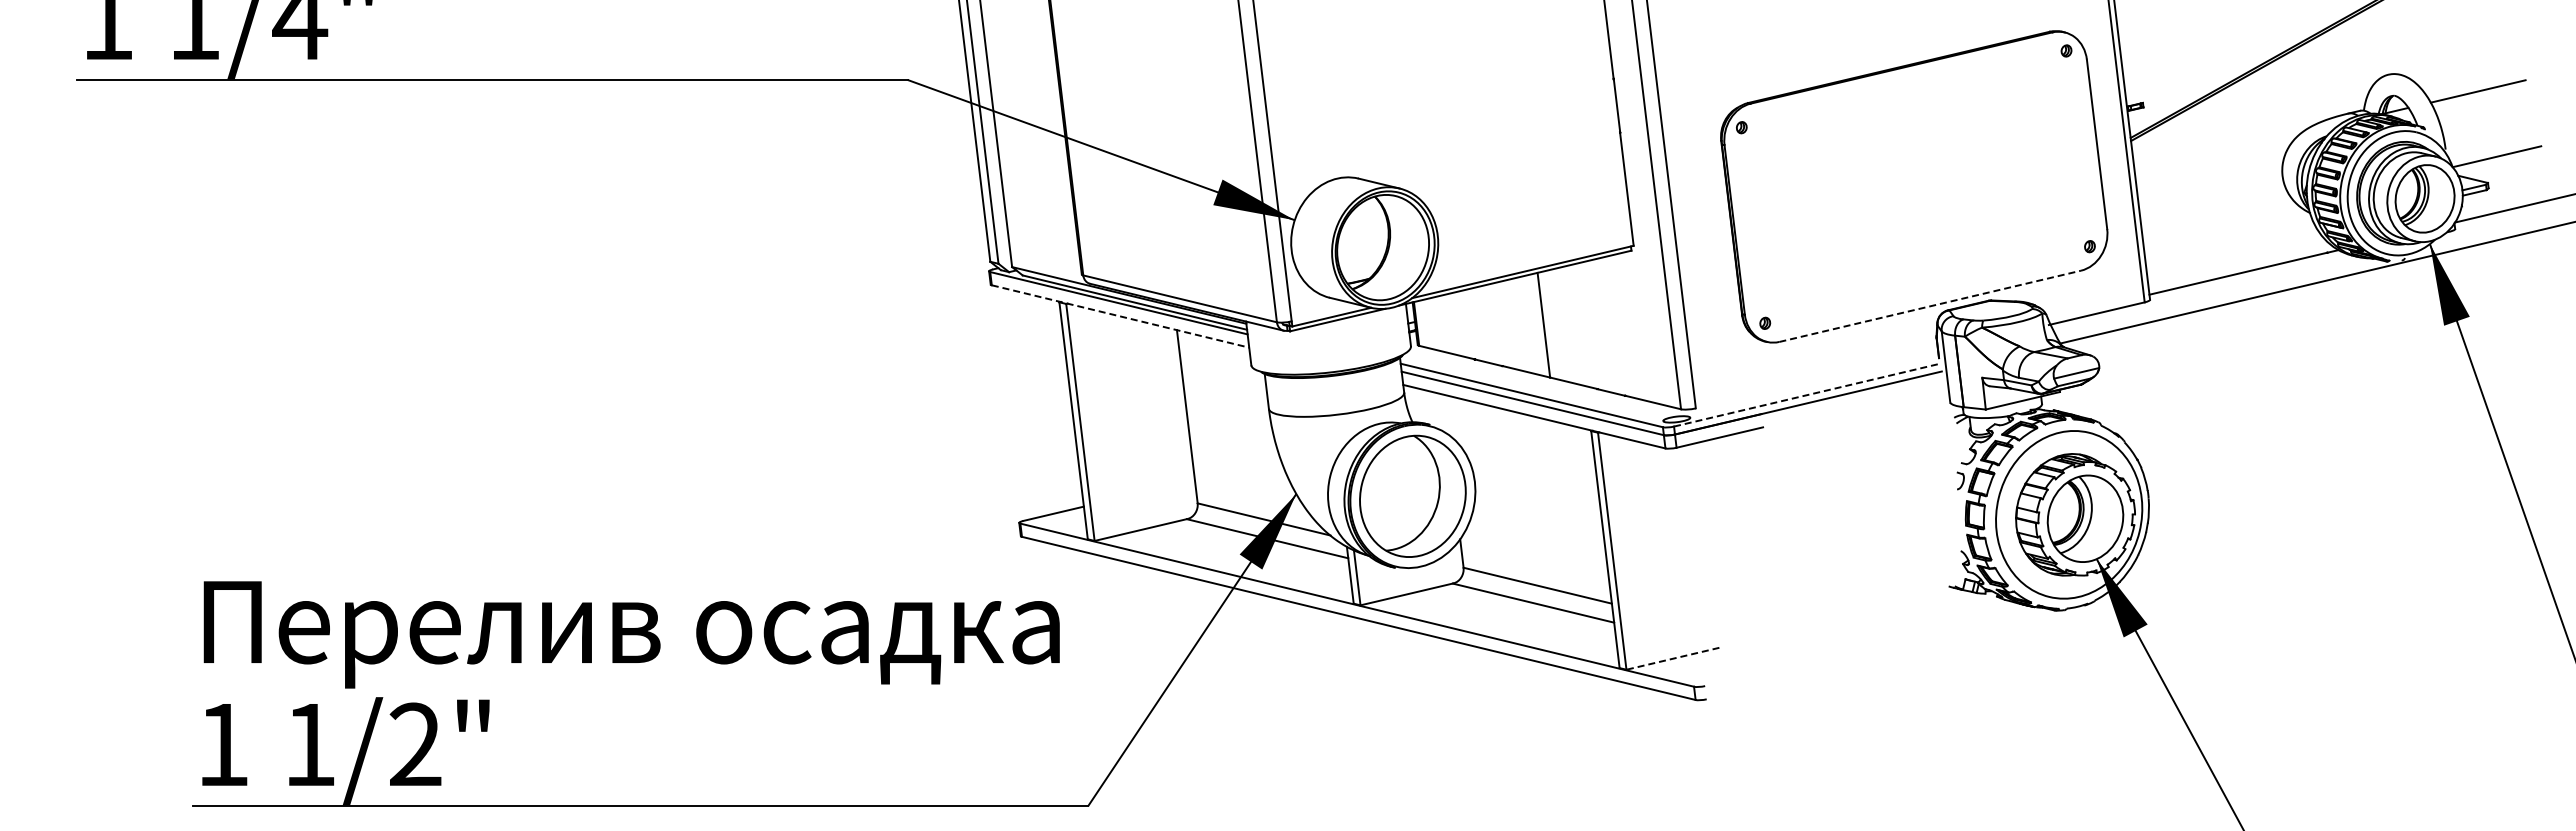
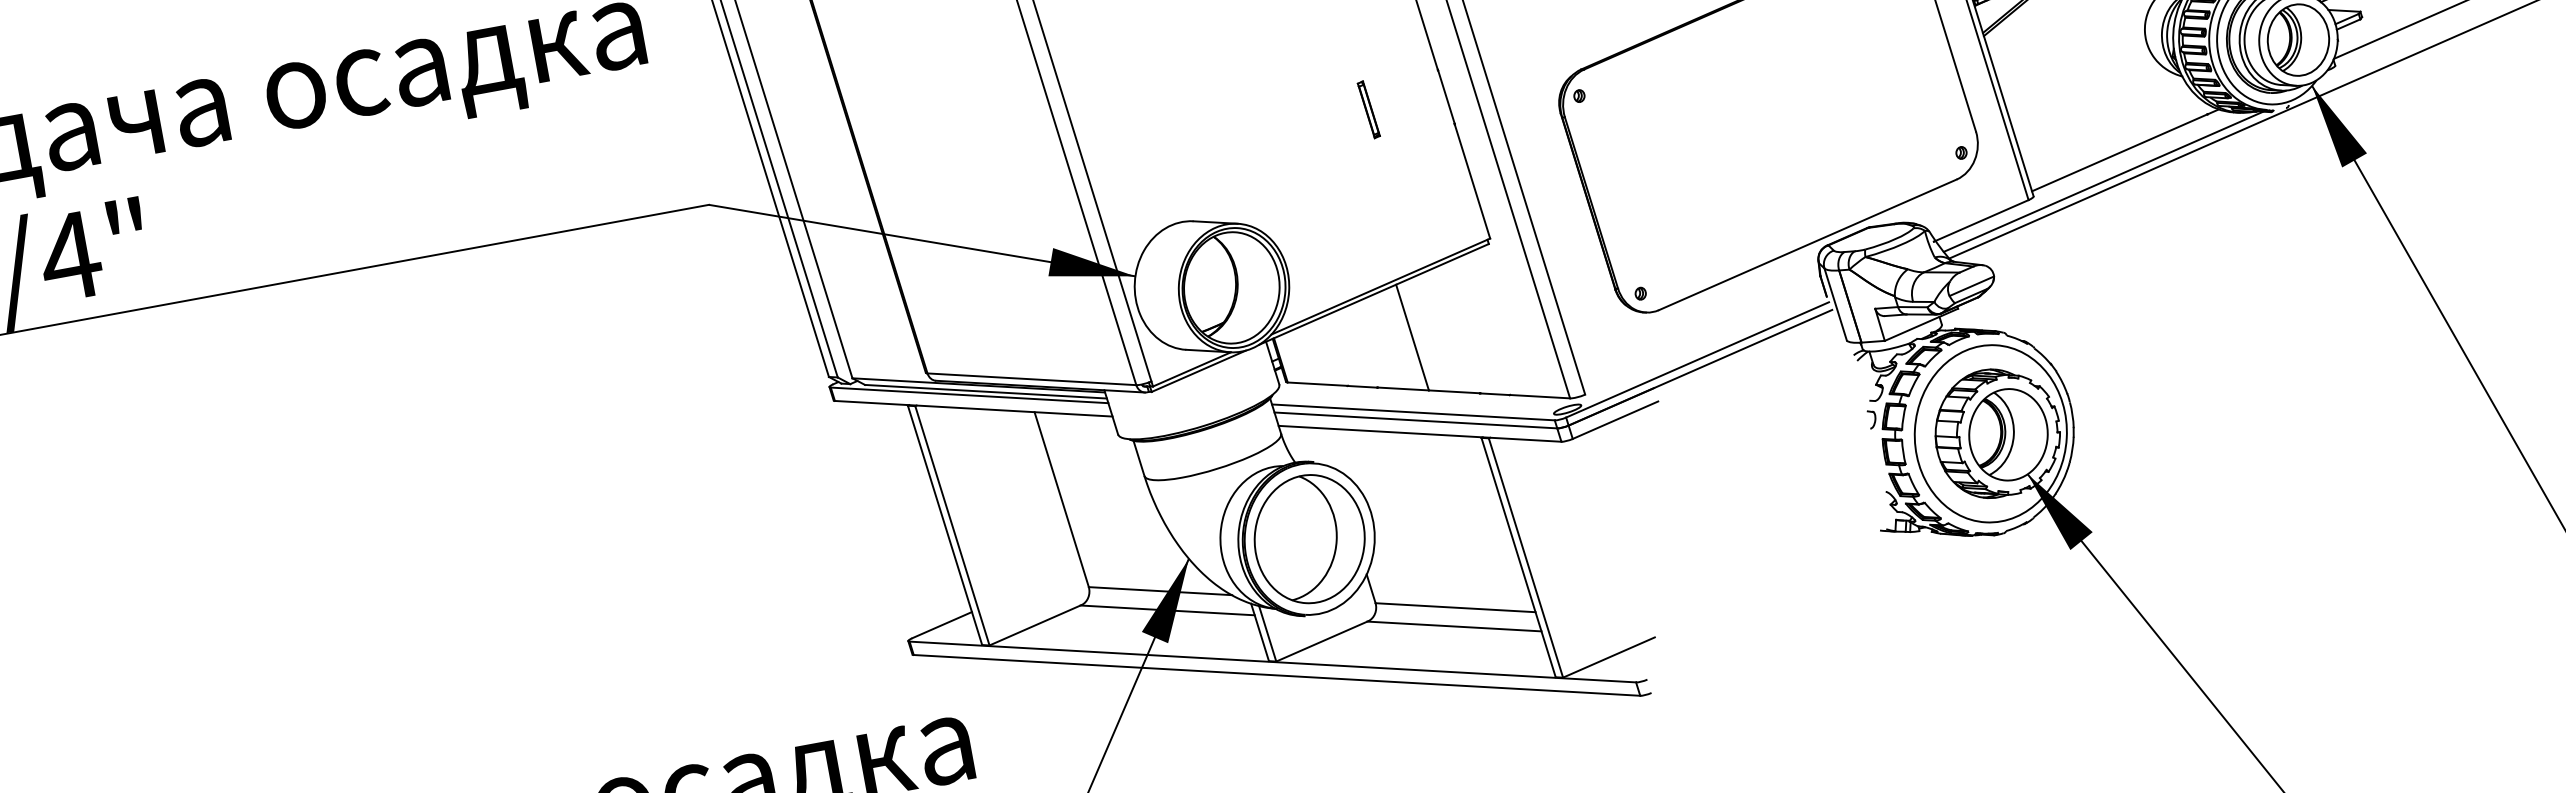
part: (1541, 103) -> (1368, 109), added
line: (2217, 297) -> (2102, 181), added
line: (1930, 306) -> (1808, 244), dashed -> solid
line: (1121, 316) -> (974, 408), dashed -> solid
line: (1807, 395) -> (1698, 360), dashed -> solid
line: (1672, 658) -> (1608, 657), dashed -> solid

